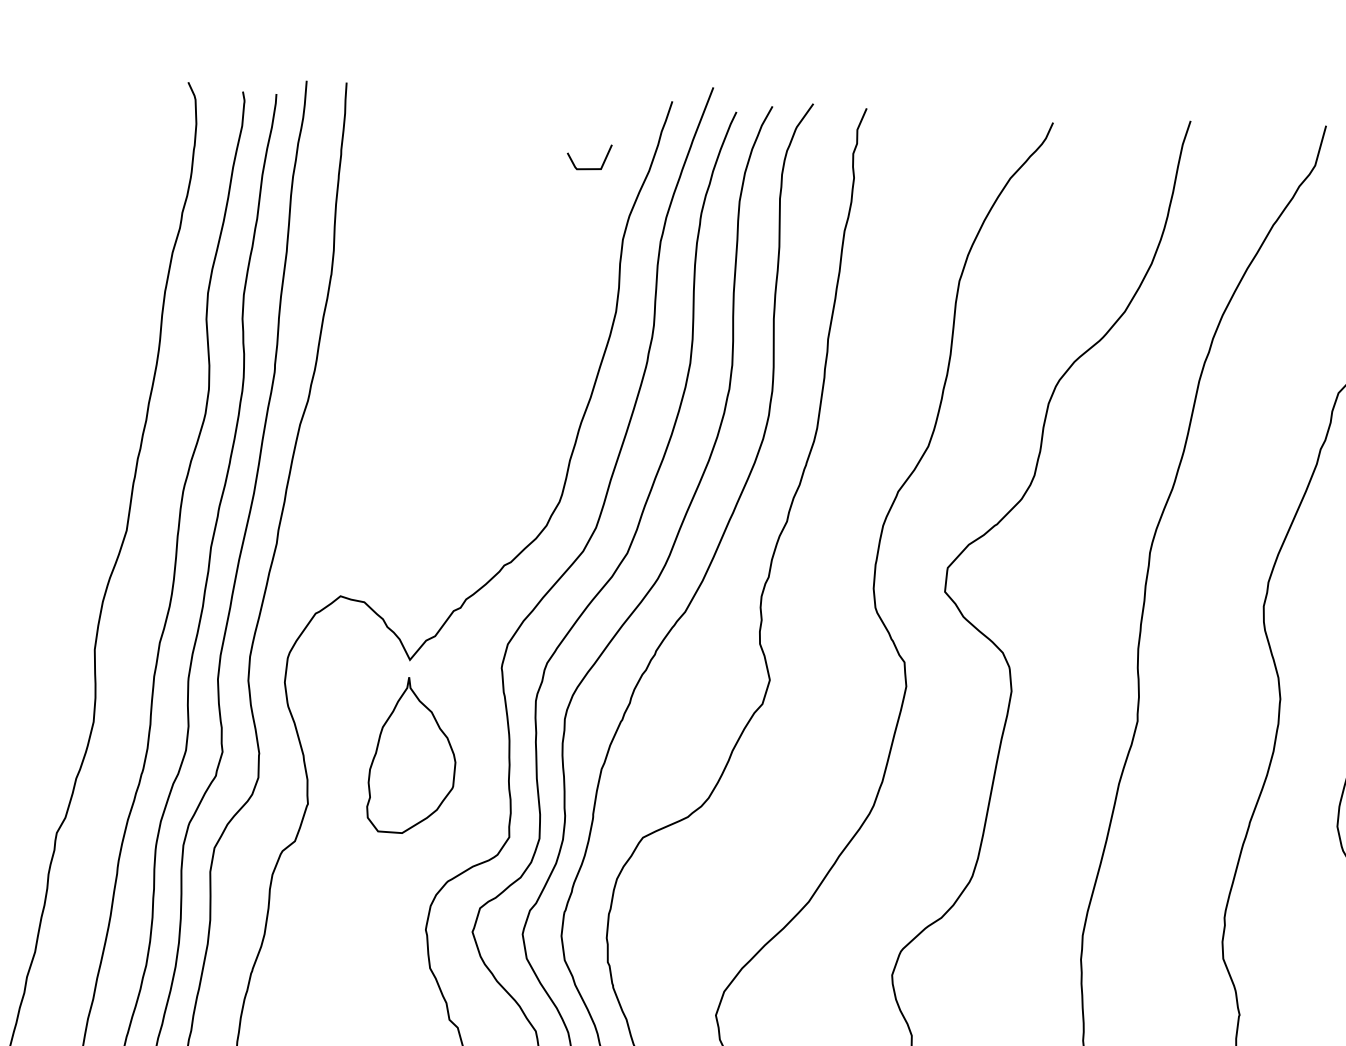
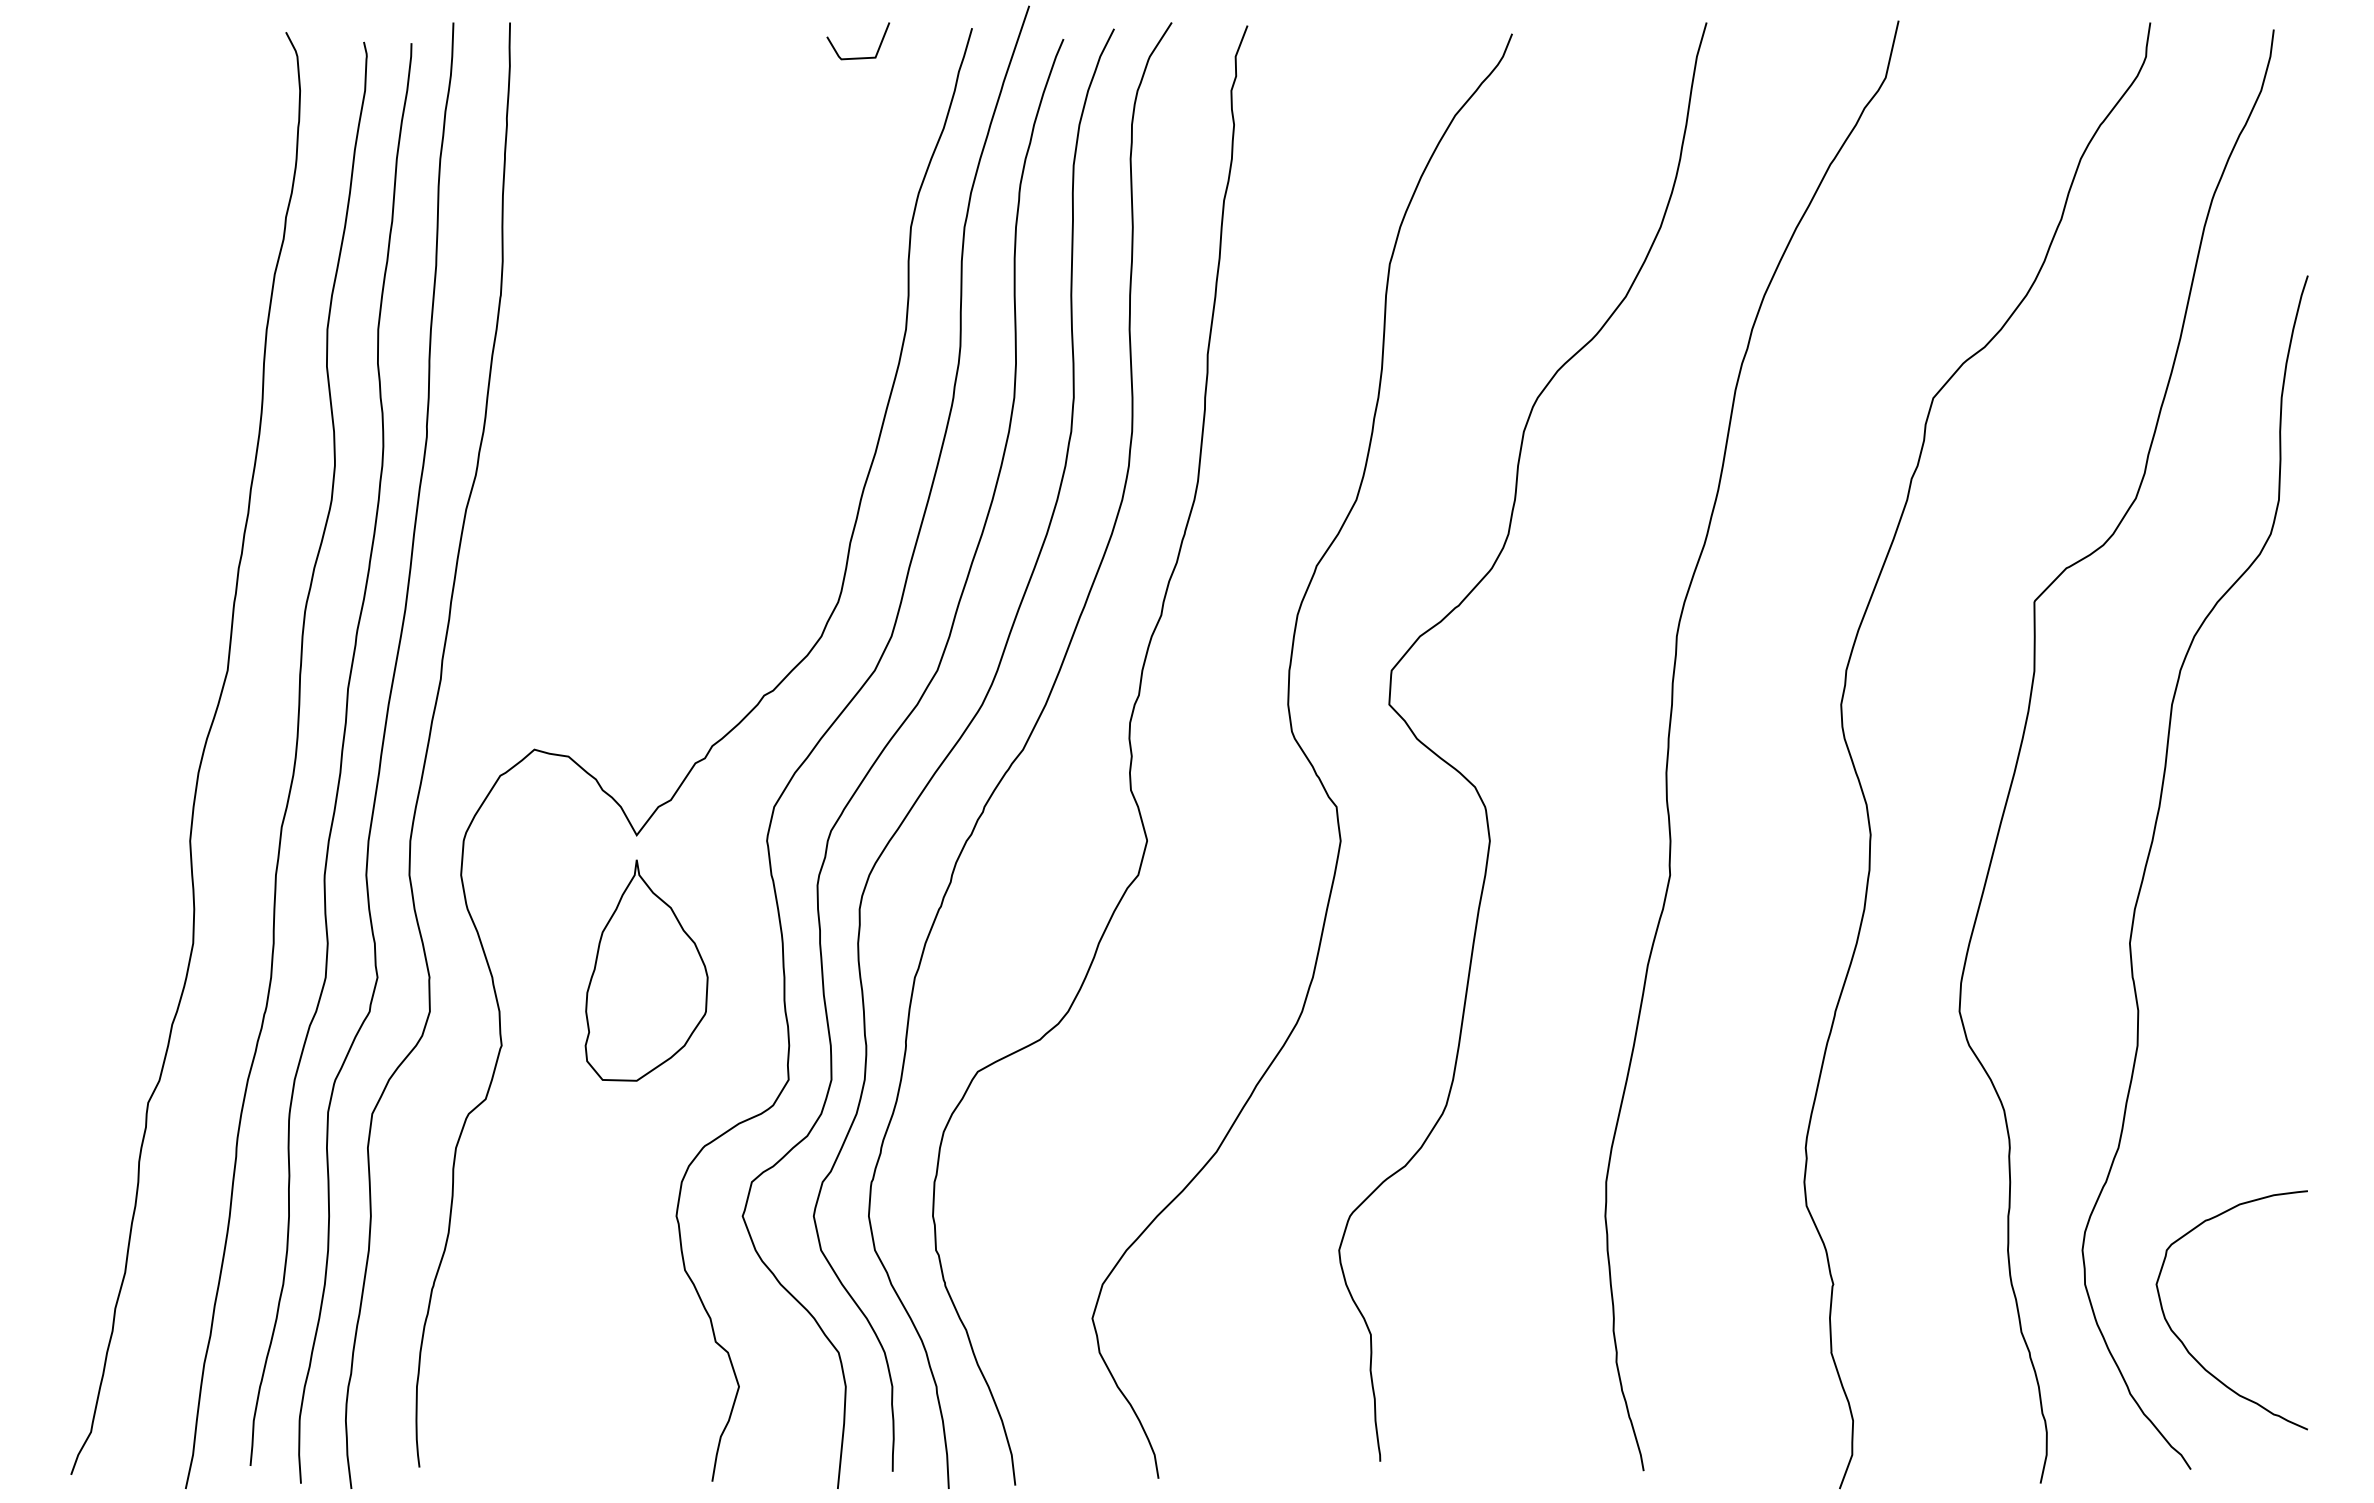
line: (589, 168) -> (858, 57), moved

